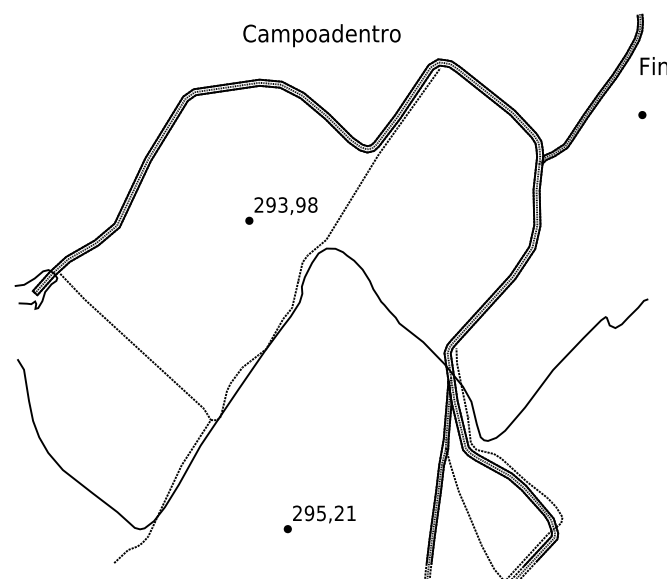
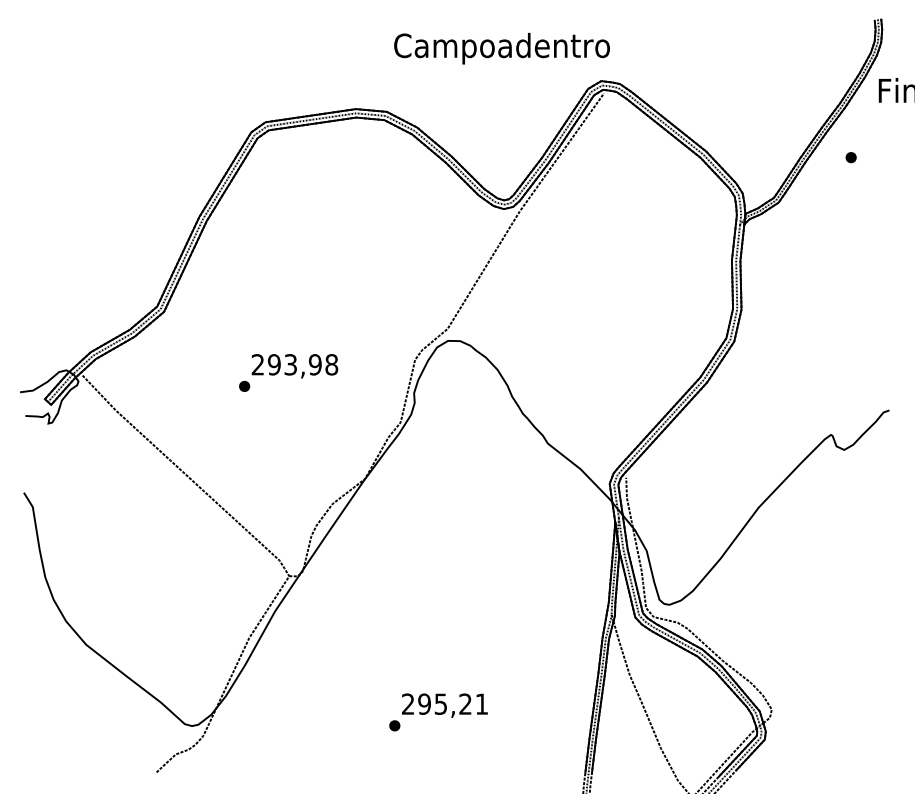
text: (321, 35) -> (501, 48), moved
part: (642, 114) -> (851, 156), moved
text: (281, 210) -> (288, 372), moved

